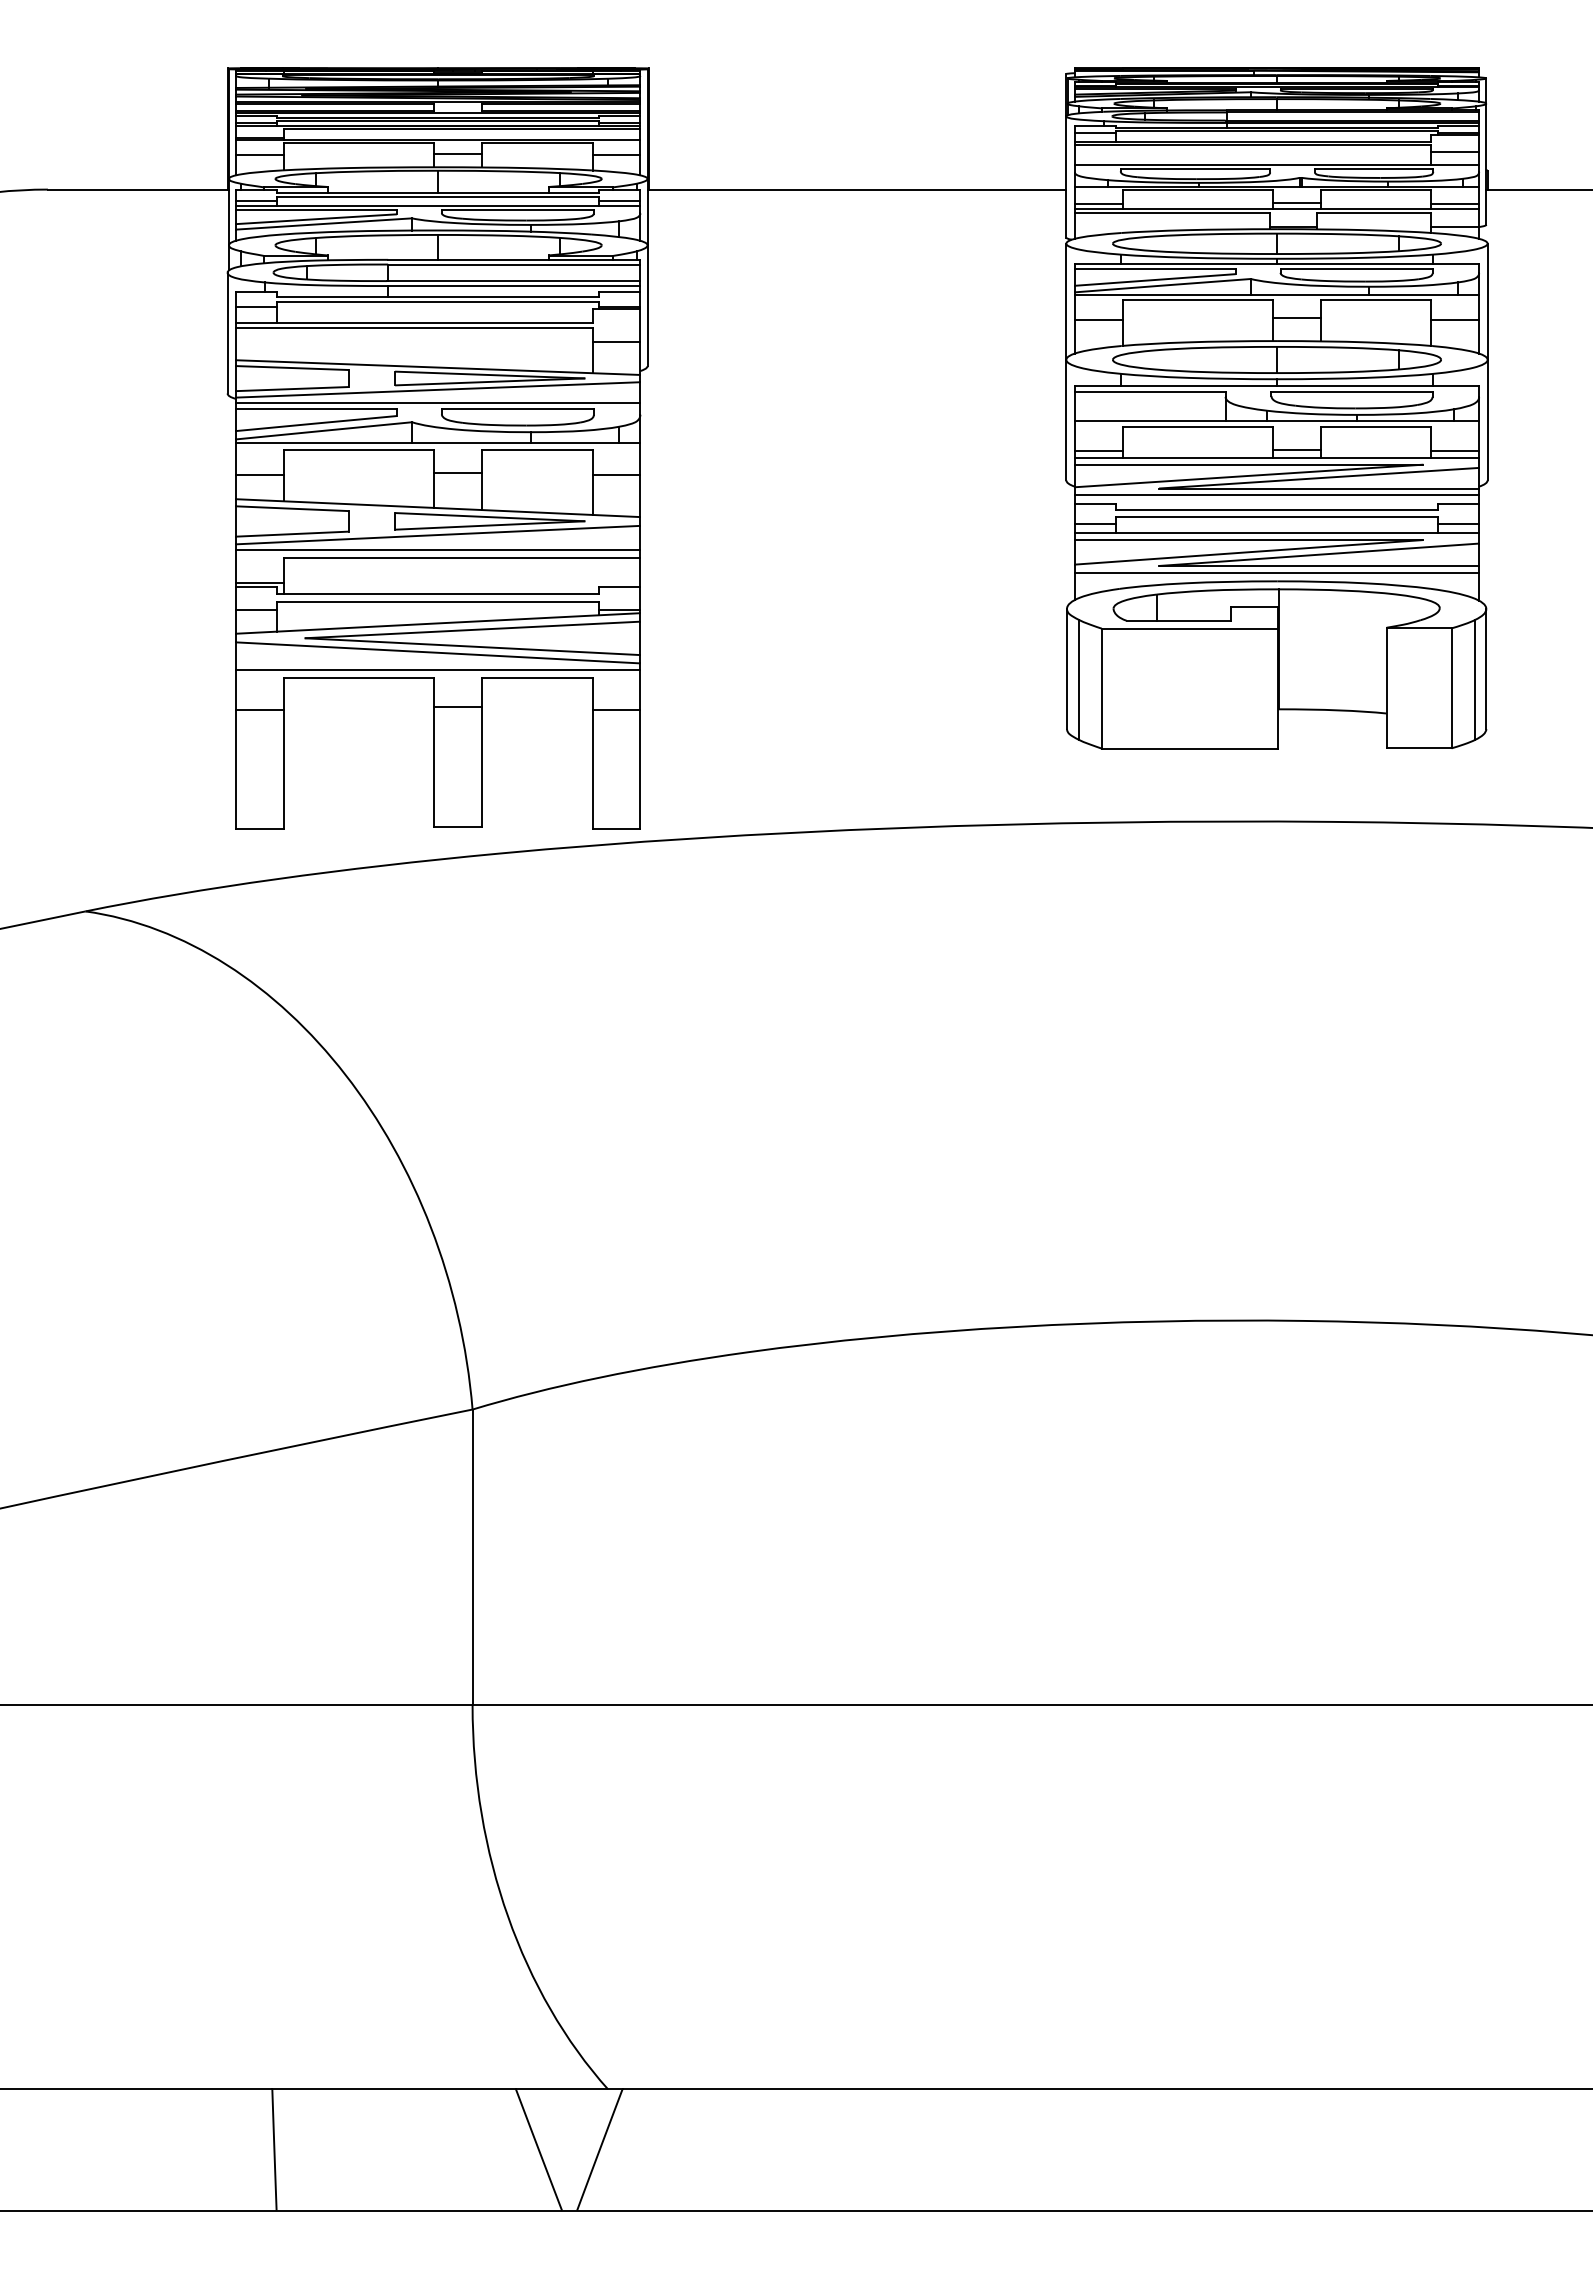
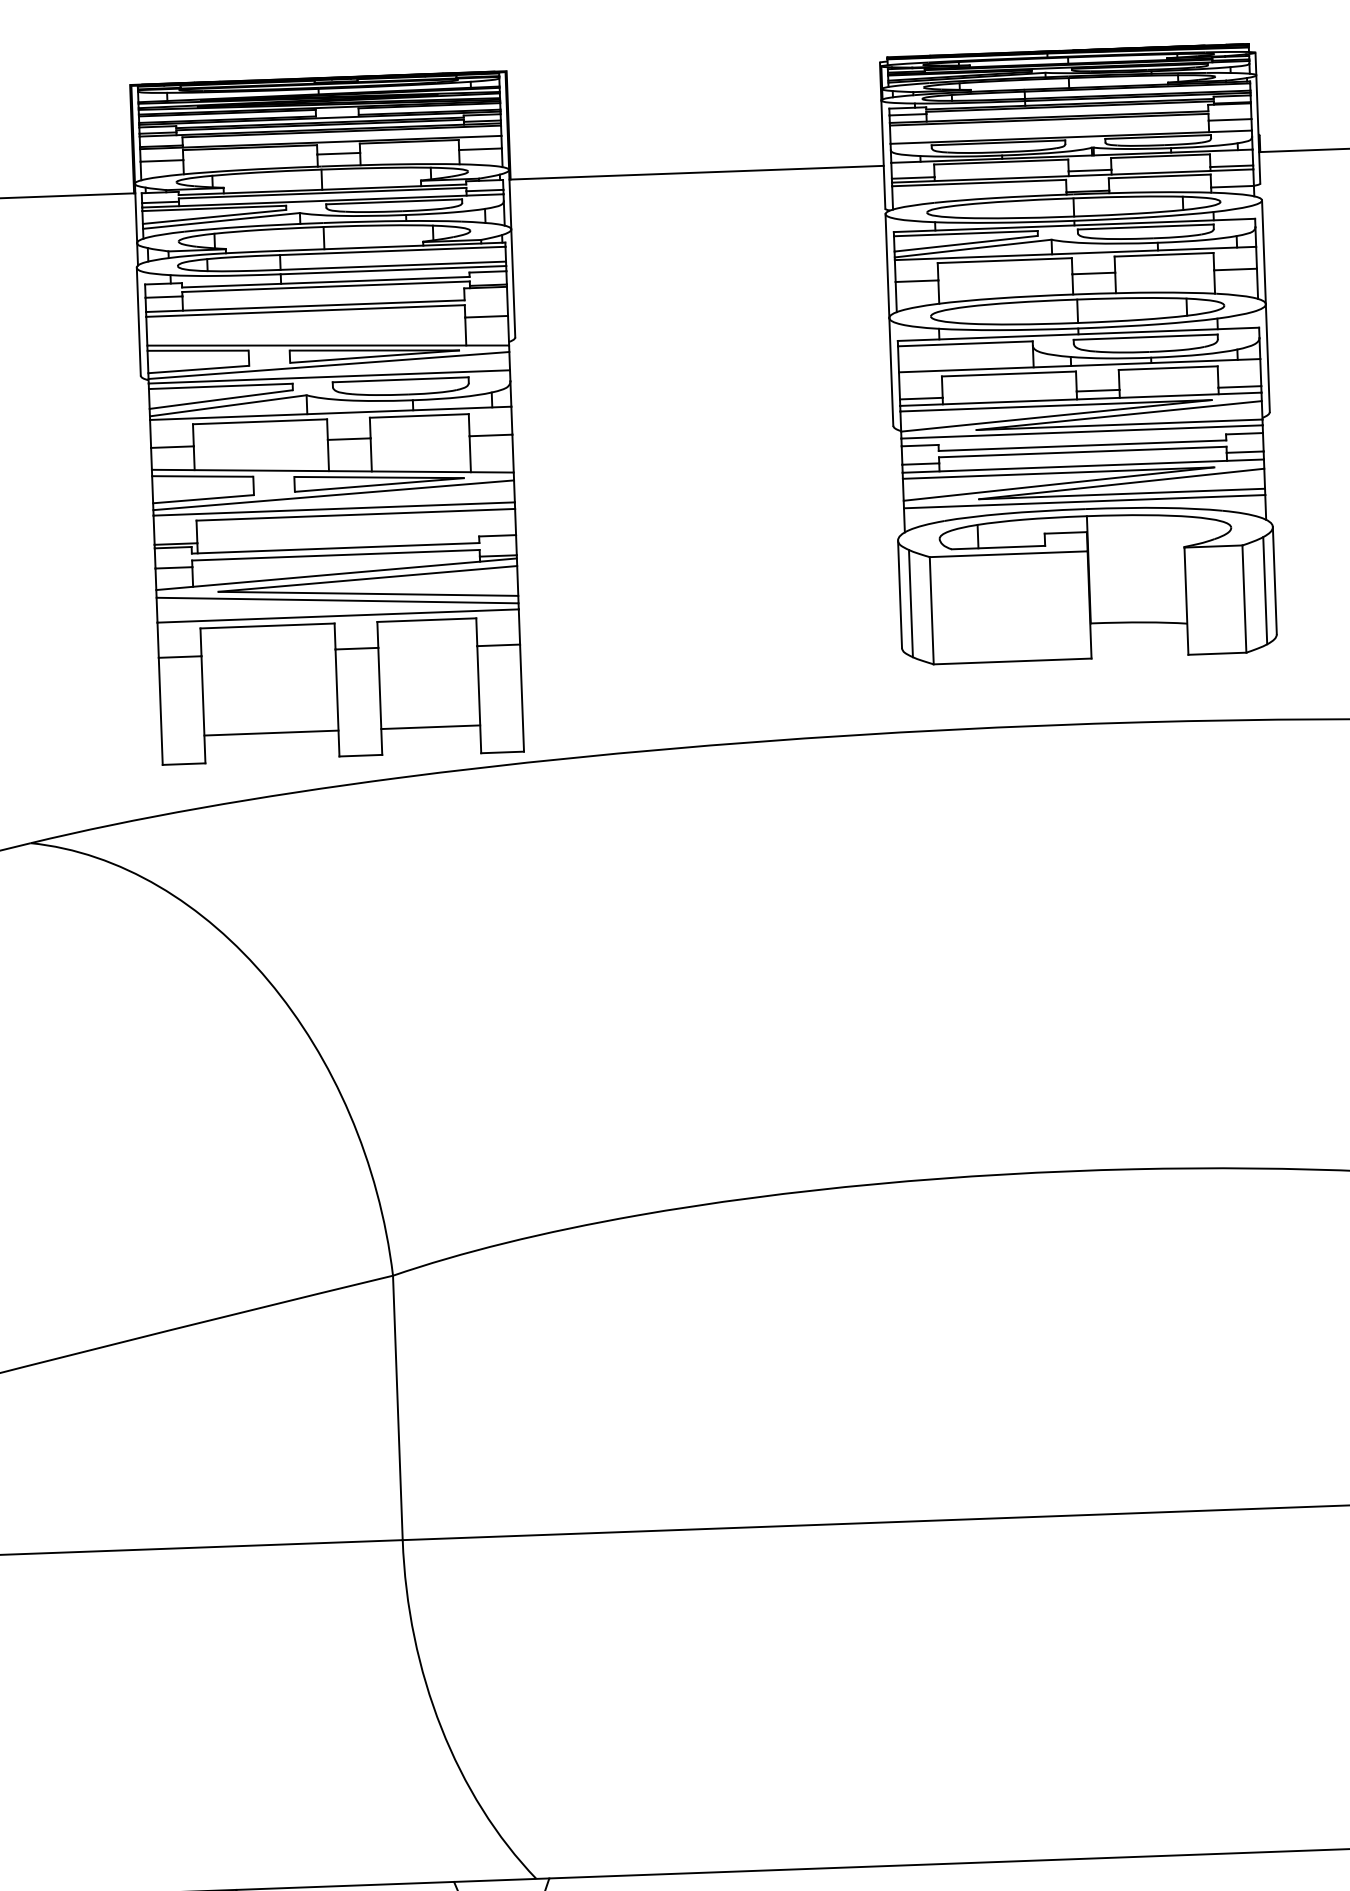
line: (358, 798) -> (271, 733), added
line: (536, 798) -> (430, 727), added

